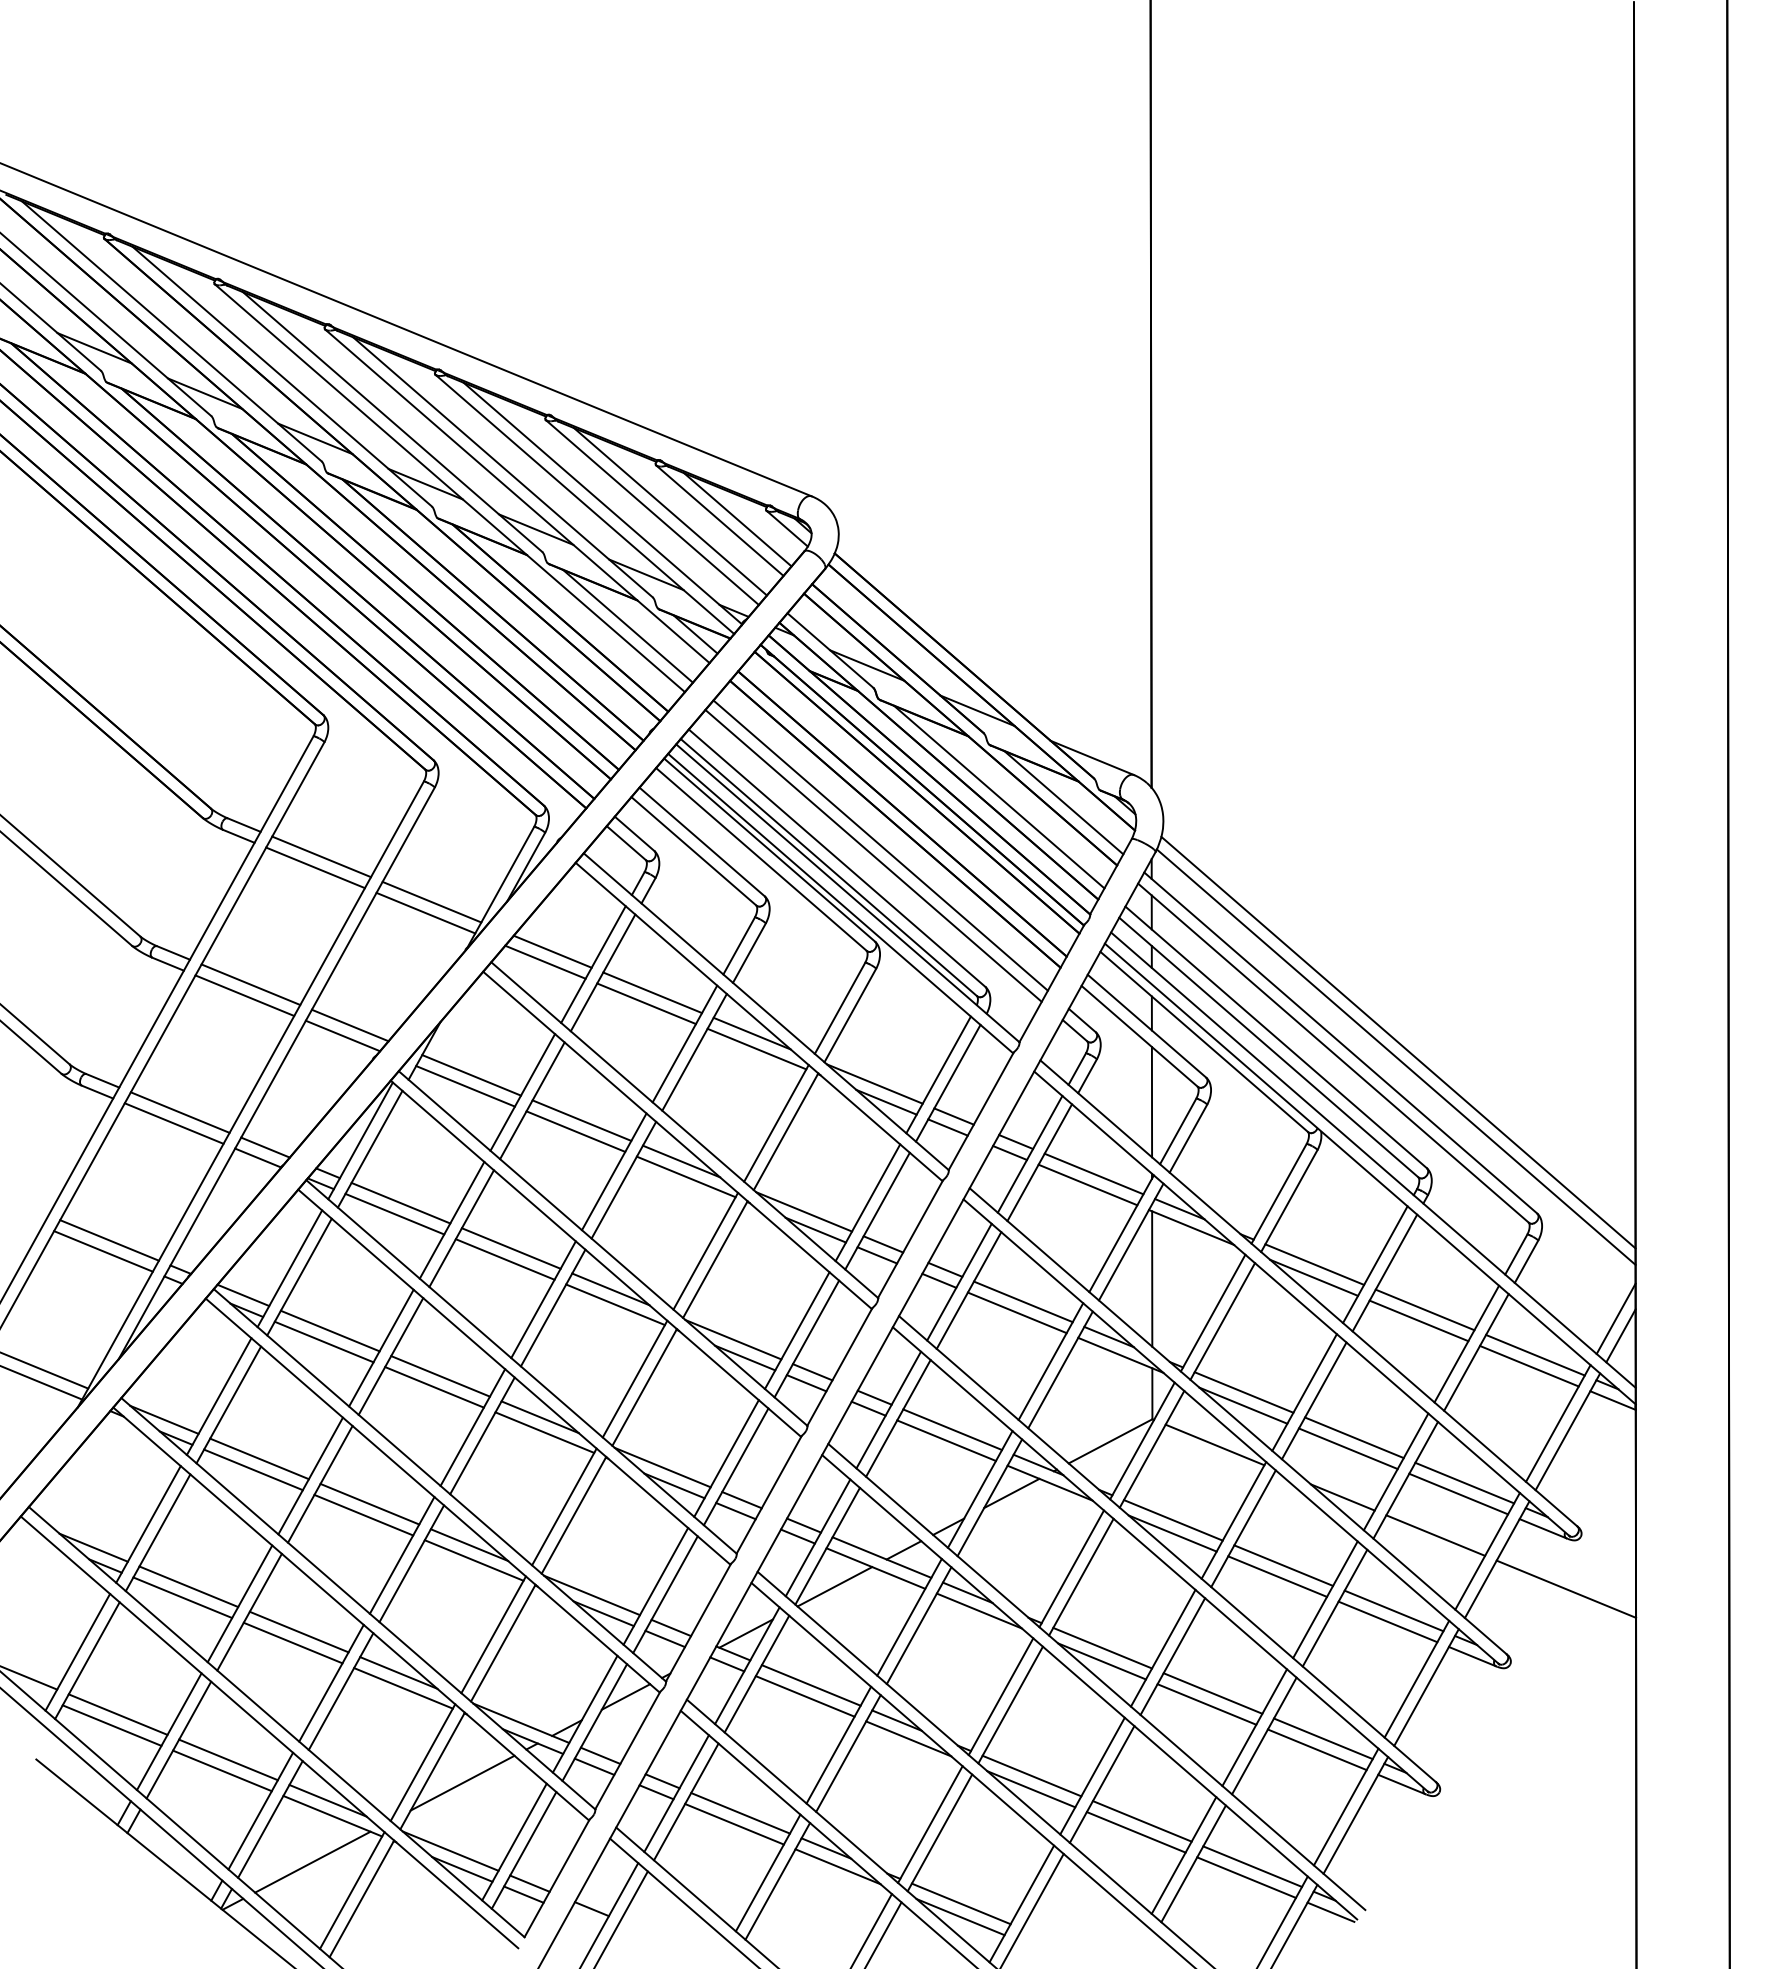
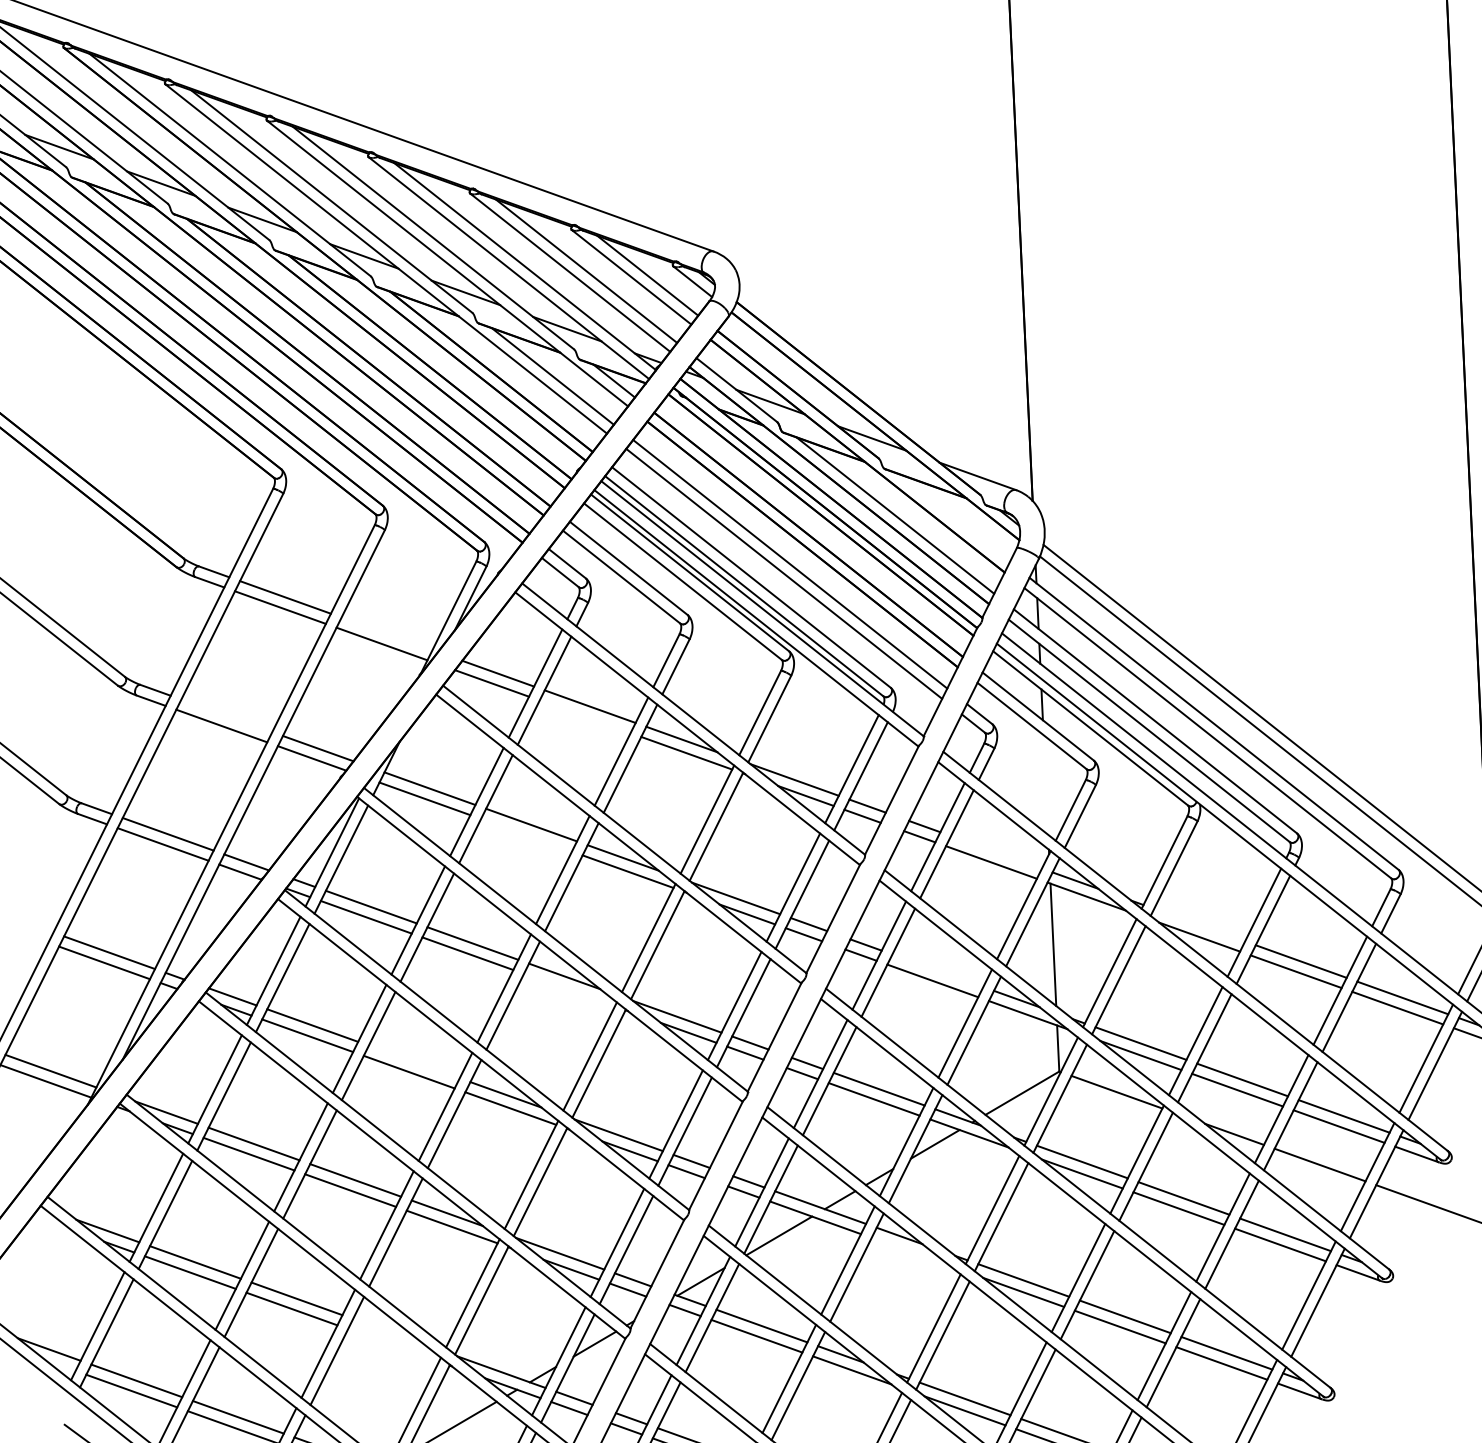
line: (1063, 802) -> (953, 517), removed
line: (431, 901) -> (386, 633), removed
line: (250, 984) -> (226, 715), removed
line: (646, 1003) -> (585, 716), removed
line: (1151, 1102) -> (1045, 785), removed
line: (575, 1131) -> (526, 835), removed
line: (1093, 1173) -> (995, 851), removed
line: (1314, 1264) -> (1199, 925), removed
line: (1022, 1301) -> (937, 970), removed
line: (615, 1304) -> (569, 989), removed
line: (440, 1376) -> (414, 1062), removed
line: (979, 1610) -> (910, 1251), removed
line: (398, 1672) -> (388, 1331), removed
line: (403, 1688) -> (393, 1345), removed

